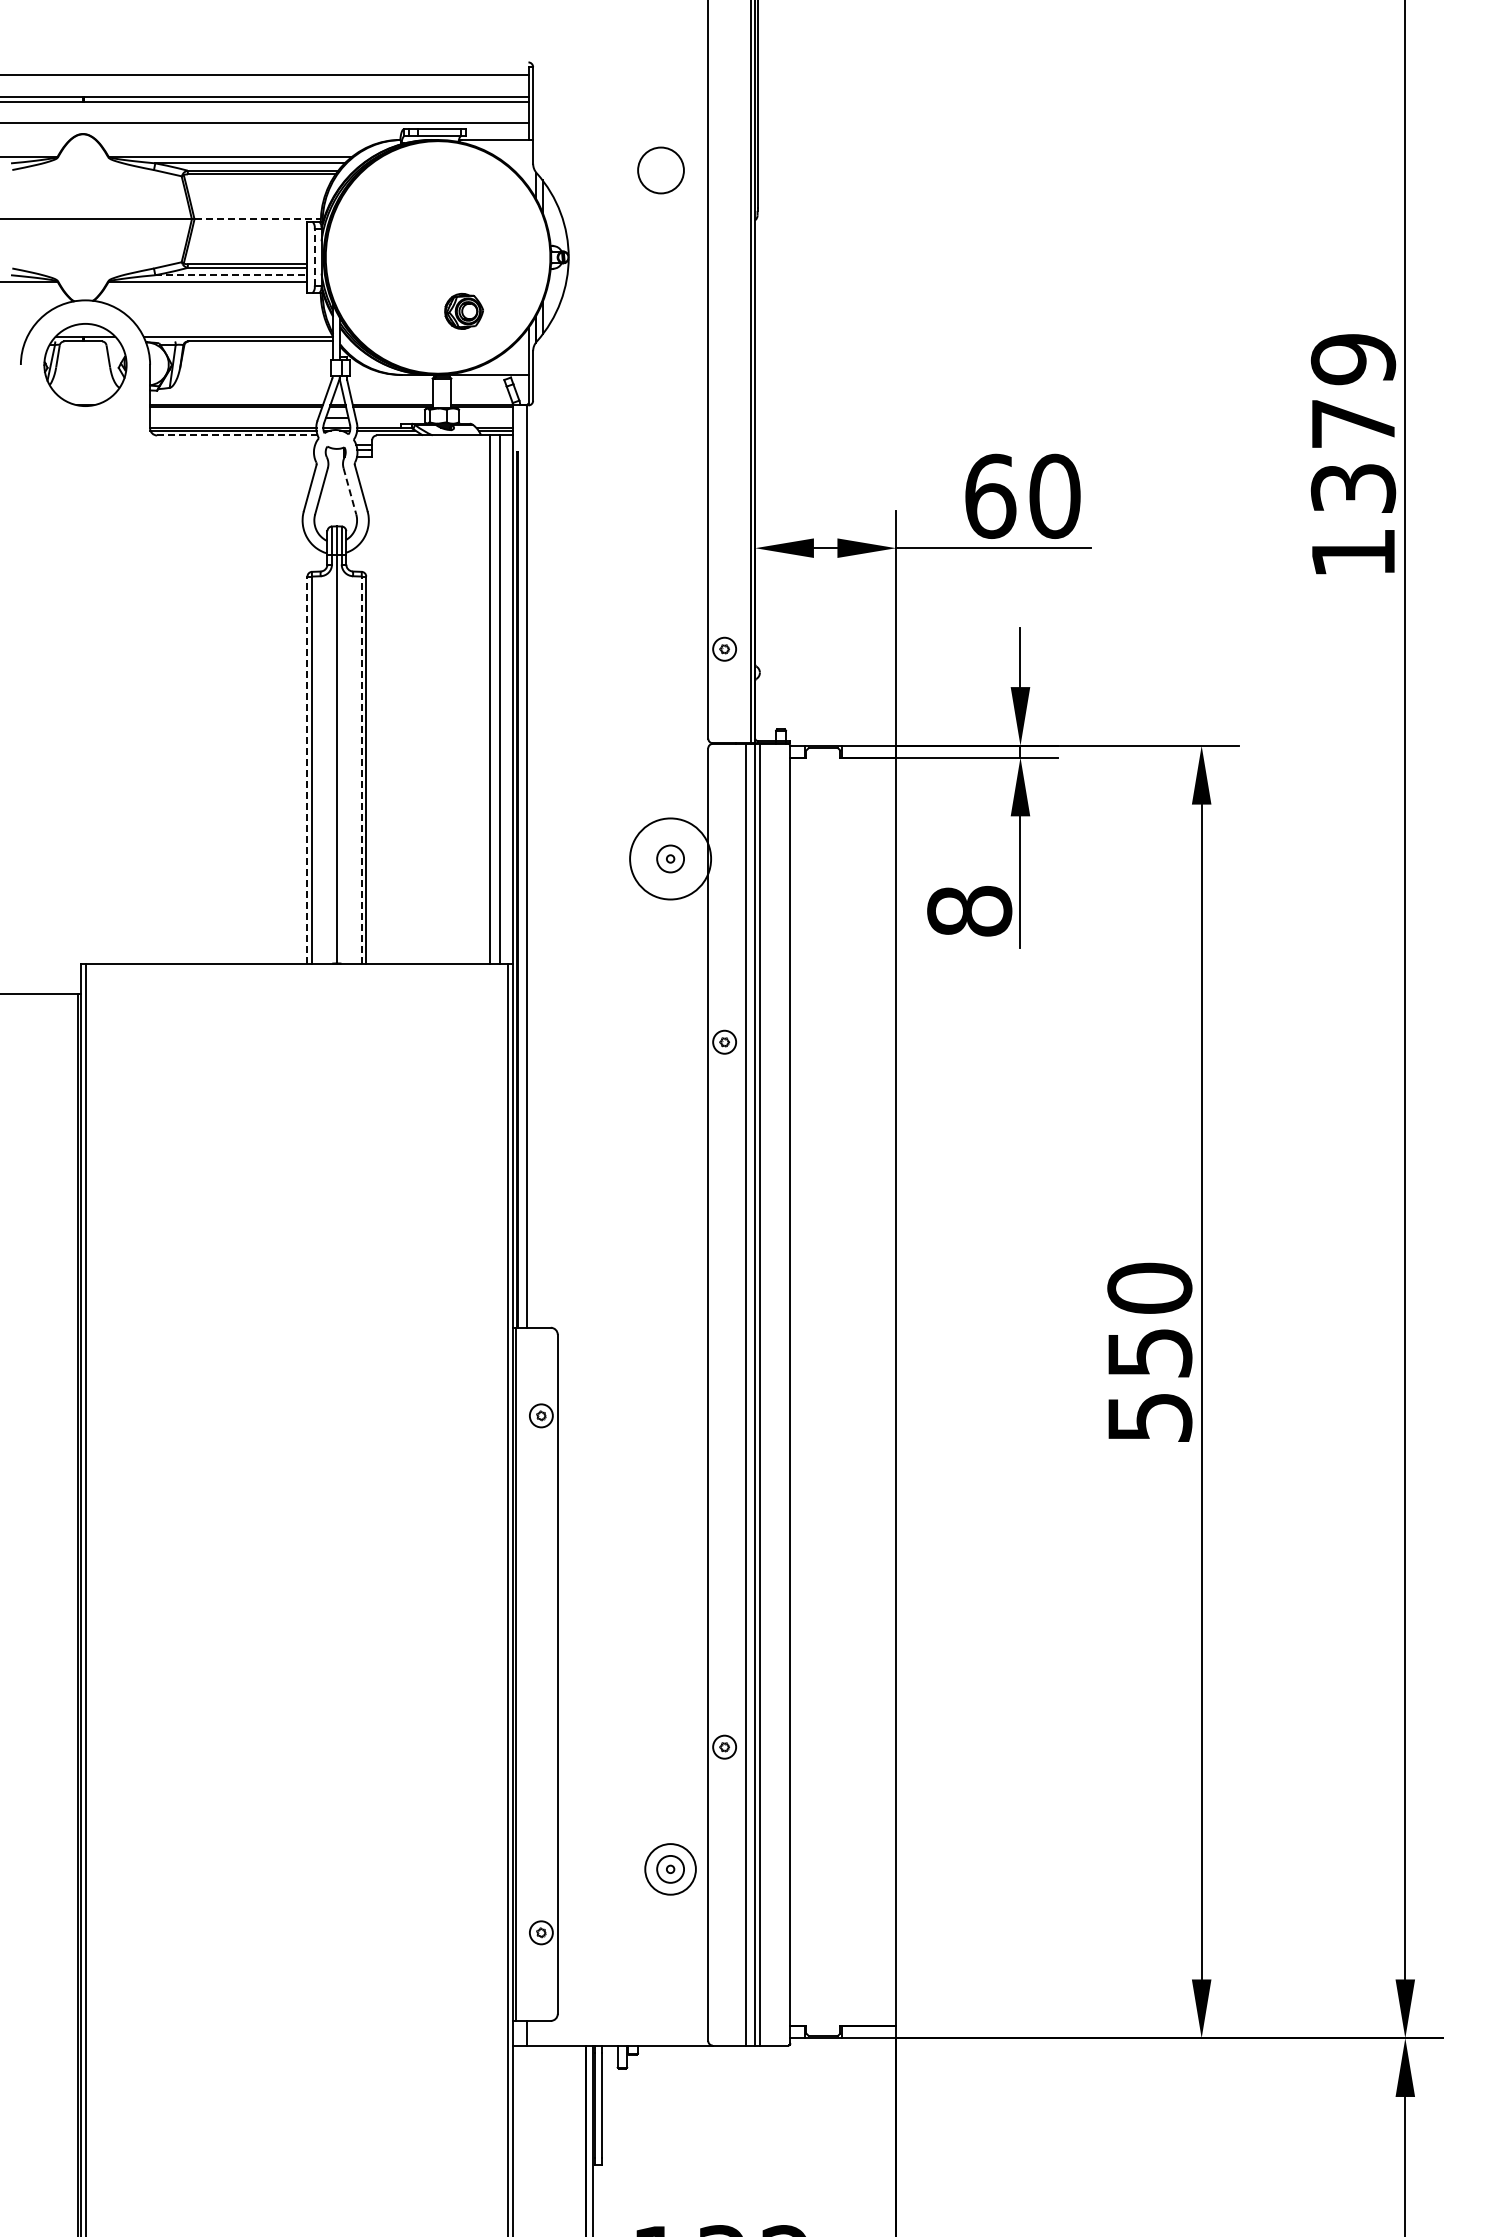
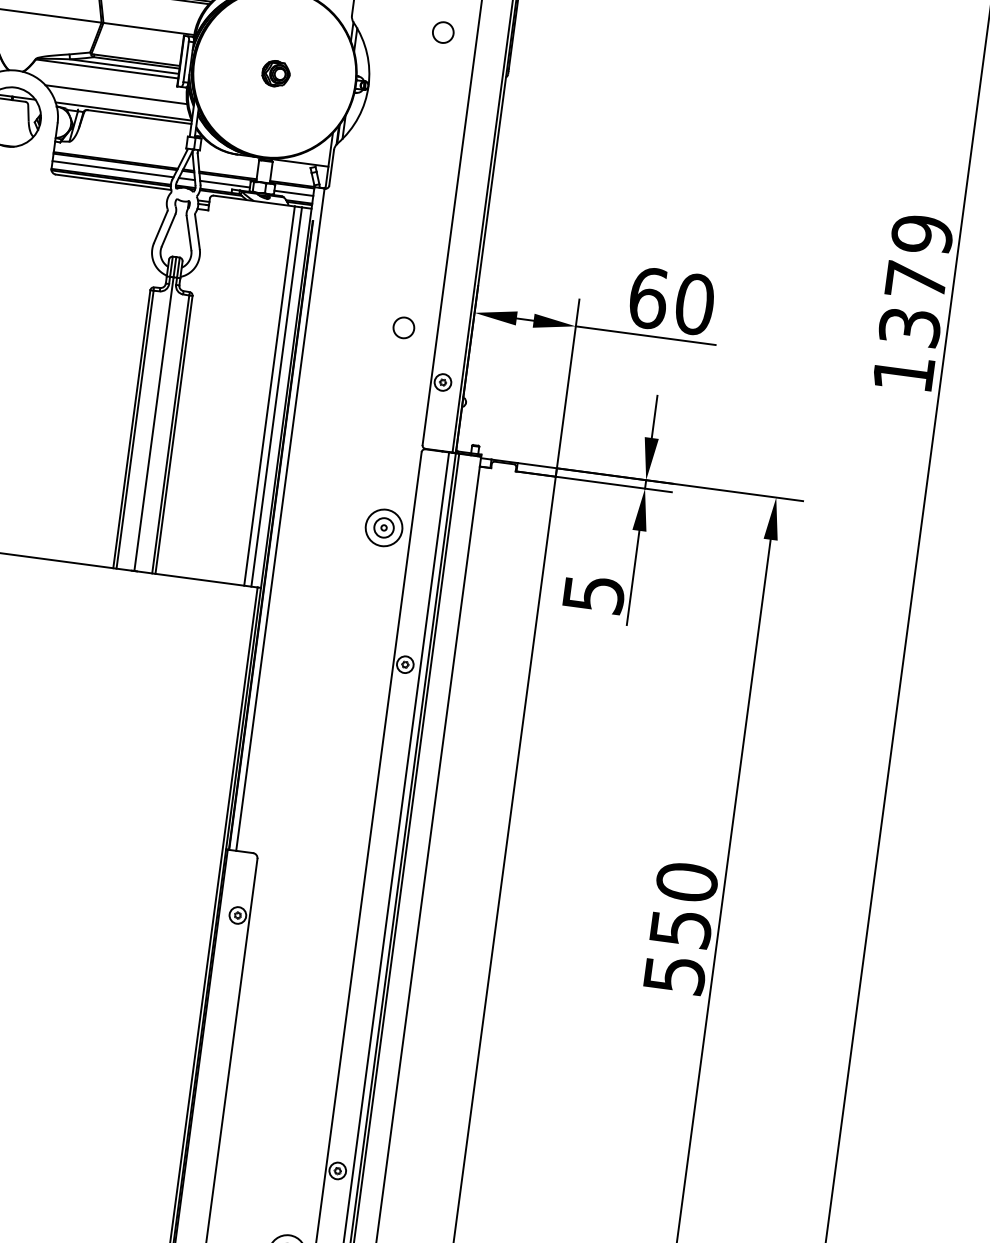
circle: (661, 170) -> (443, 32), size x0.62
line: (258, 219) -> (149, 29), dashed -> solid
line: (314, 256) -> (186, 61), dashed -> solid
line: (231, 275) -> (124, 66), dashed -> solid
part: (463, 311) -> (275, 73), moved
line: (224, 315) -> (115, 94), added
line: (234, 417) -> (113, 169), added
line: (389, 417) -> (224, 183), added
line: (486, 417) -> (294, 193), added
line: (237, 435) -> (113, 182), dashed -> solid
line: (349, 491) -> (188, 233), dashed -> solid
circle: (661, 581) -> (404, 327), added
line: (307, 769) -> (131, 428), dashed -> solid
line: (361, 769) -> (170, 434), dashed -> solid
circle: (670, 858) -> (384, 527), size x0.62
text: (969, 911) -> (593, 594), 8 -> 5

